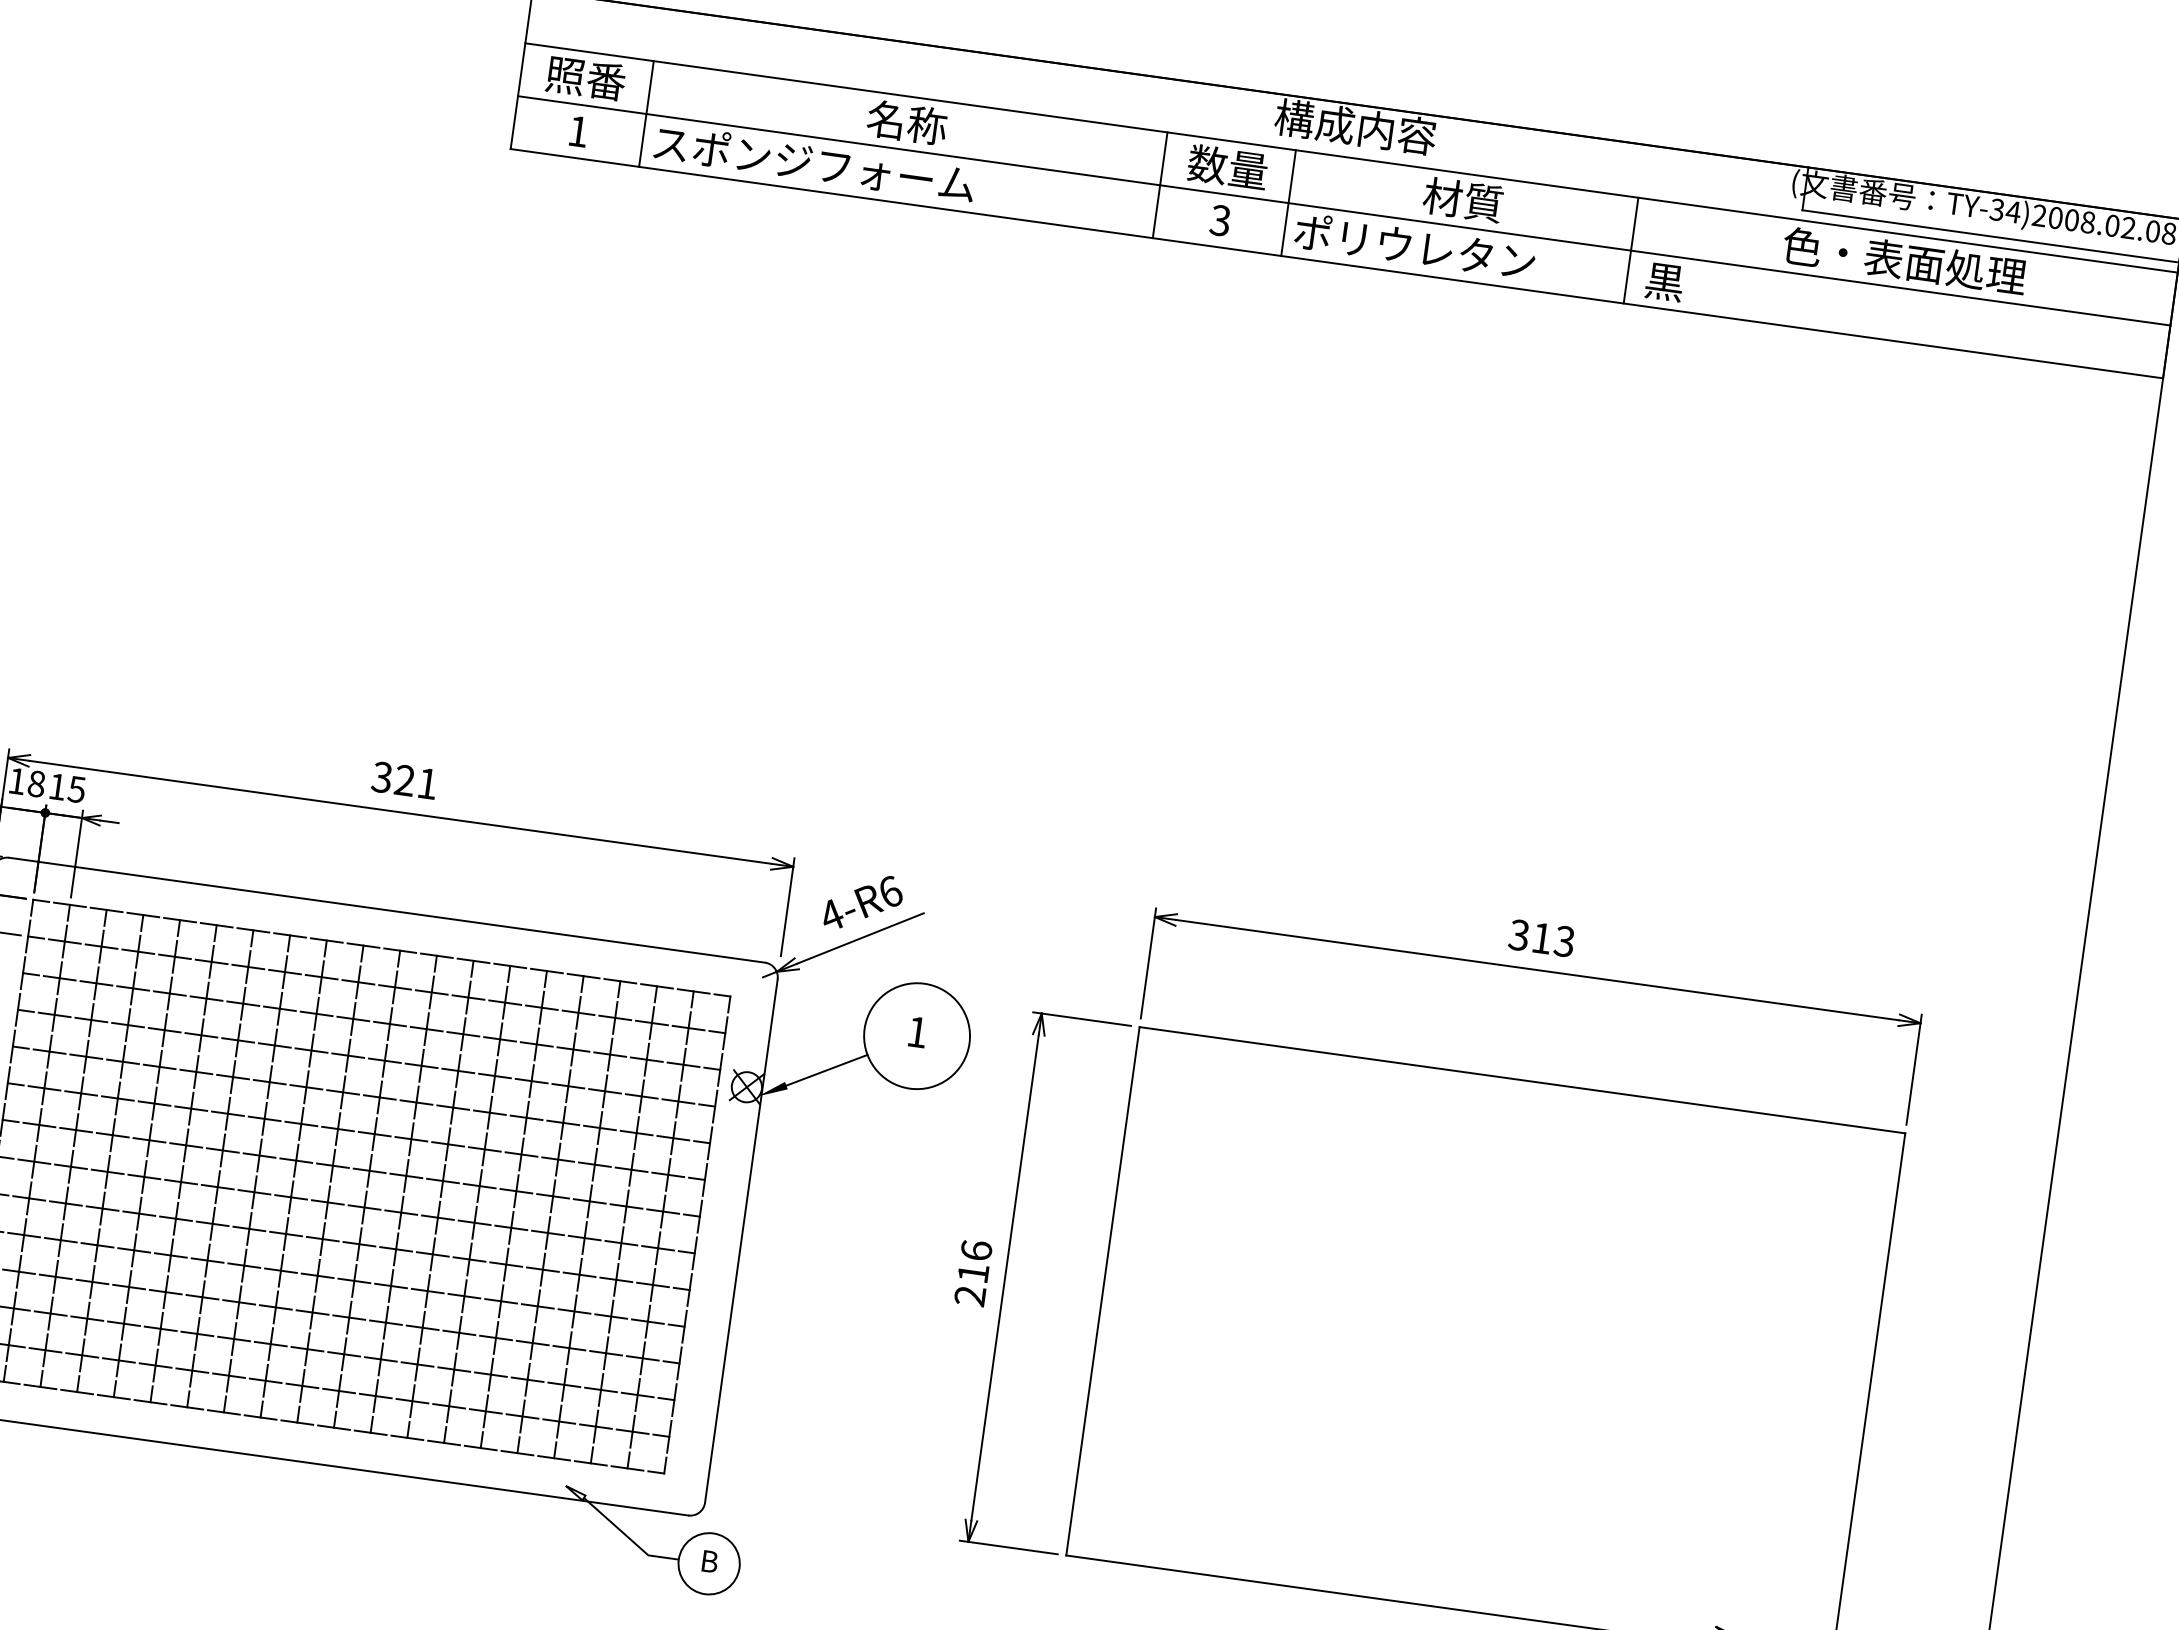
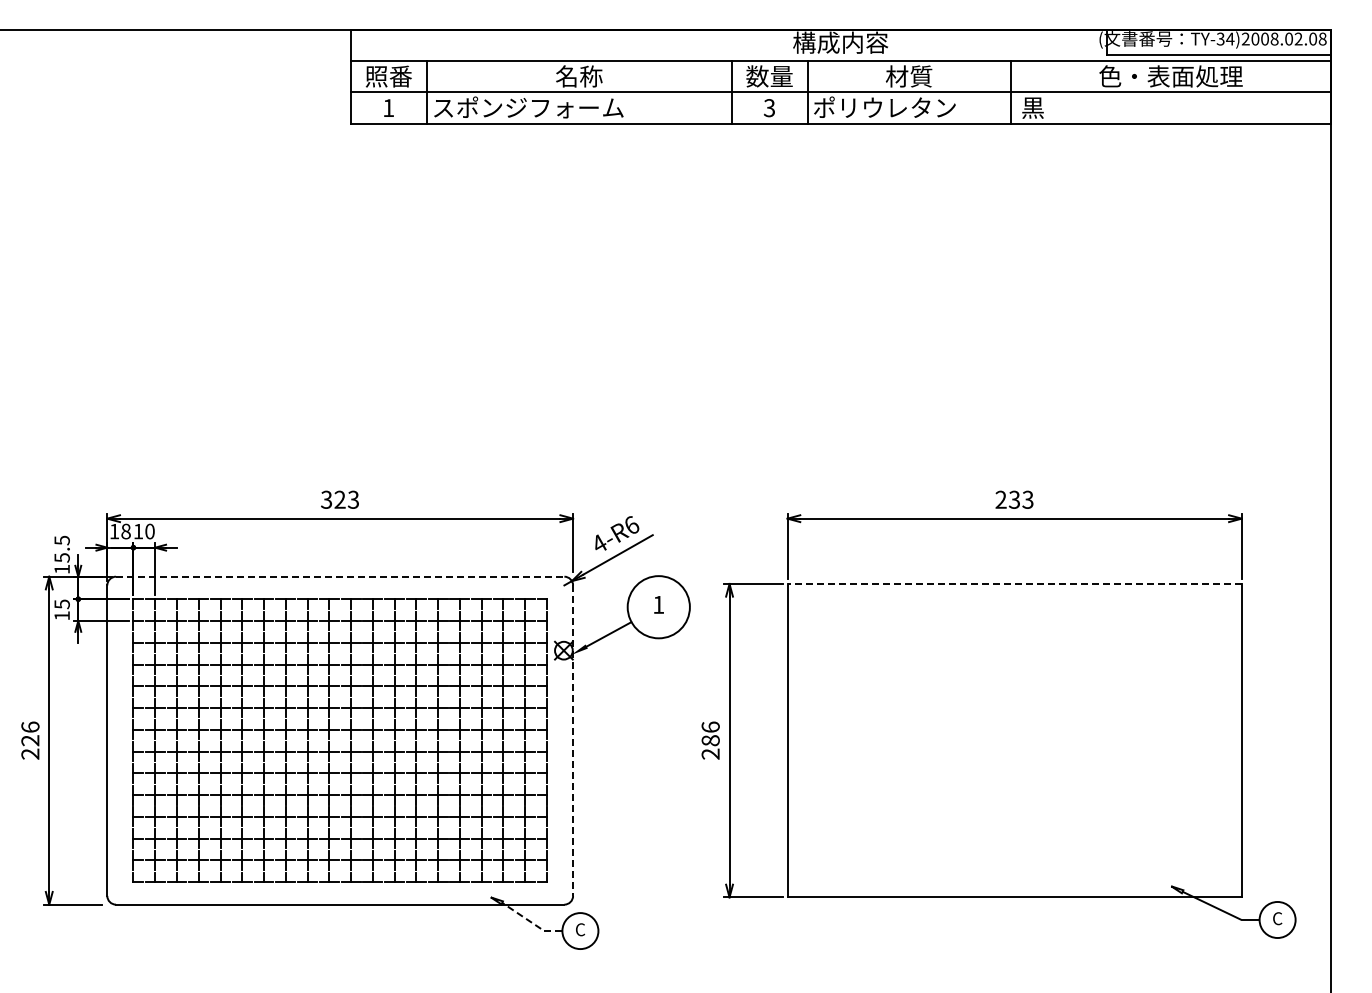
text: (425, 782) -> (352, 499), 321 -> 323
text: (76, 789) -> (149, 531), 15 -> 10
line: (387, 909) -> (340, 576), solid -> dashed
text: (1530, 936) -> (1007, 499), 313 -> 233
line: (1522, 1079) -> (1014, 583), solid -> dashed
line: (741, 1242) -> (573, 741), solid -> dashed
text: (973, 1272) -> (710, 740), 216 -> 286
line: (628, 1537) -> (531, 922), solid -> dashed
text: (709, 1561) -> (580, 929), B -> C

